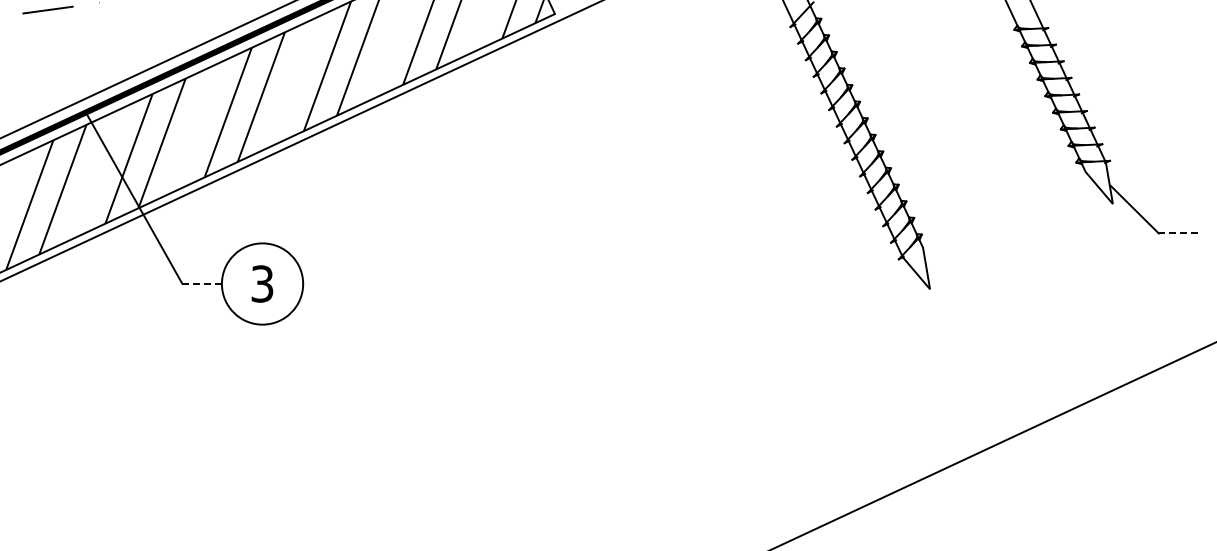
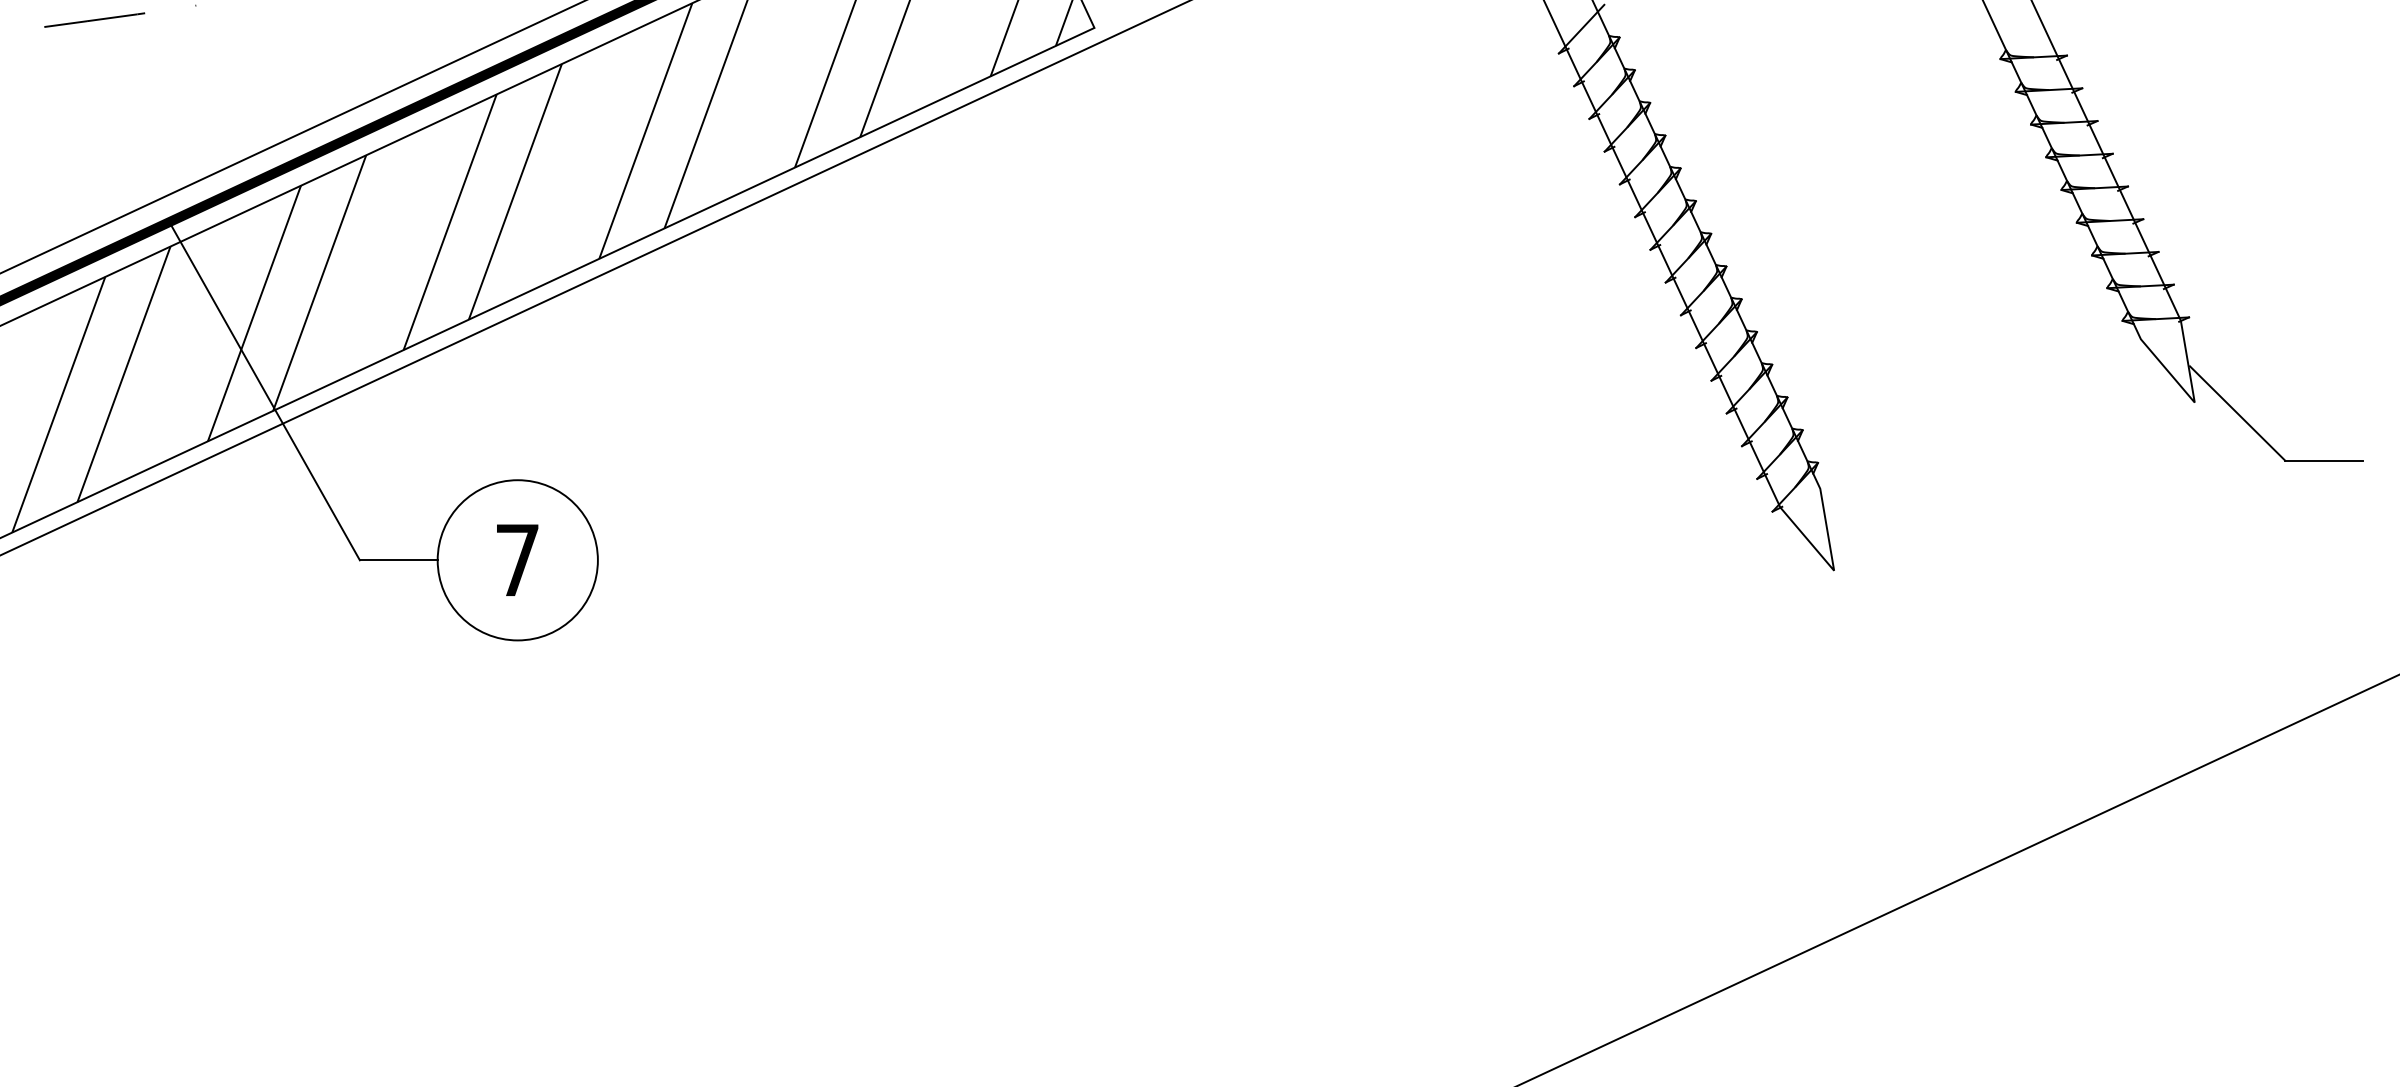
line: (1178, 233) -> (2324, 460), dashed -> solid
text: (262, 283) -> (517, 559), 3 -> 7
line: (202, 284) -> (399, 561), dashed -> solid

